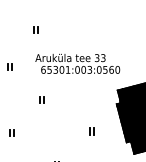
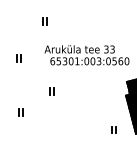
part: (91, 131) -> (112, 129), moved
part: (11, 132) -> (20, 111), moved

